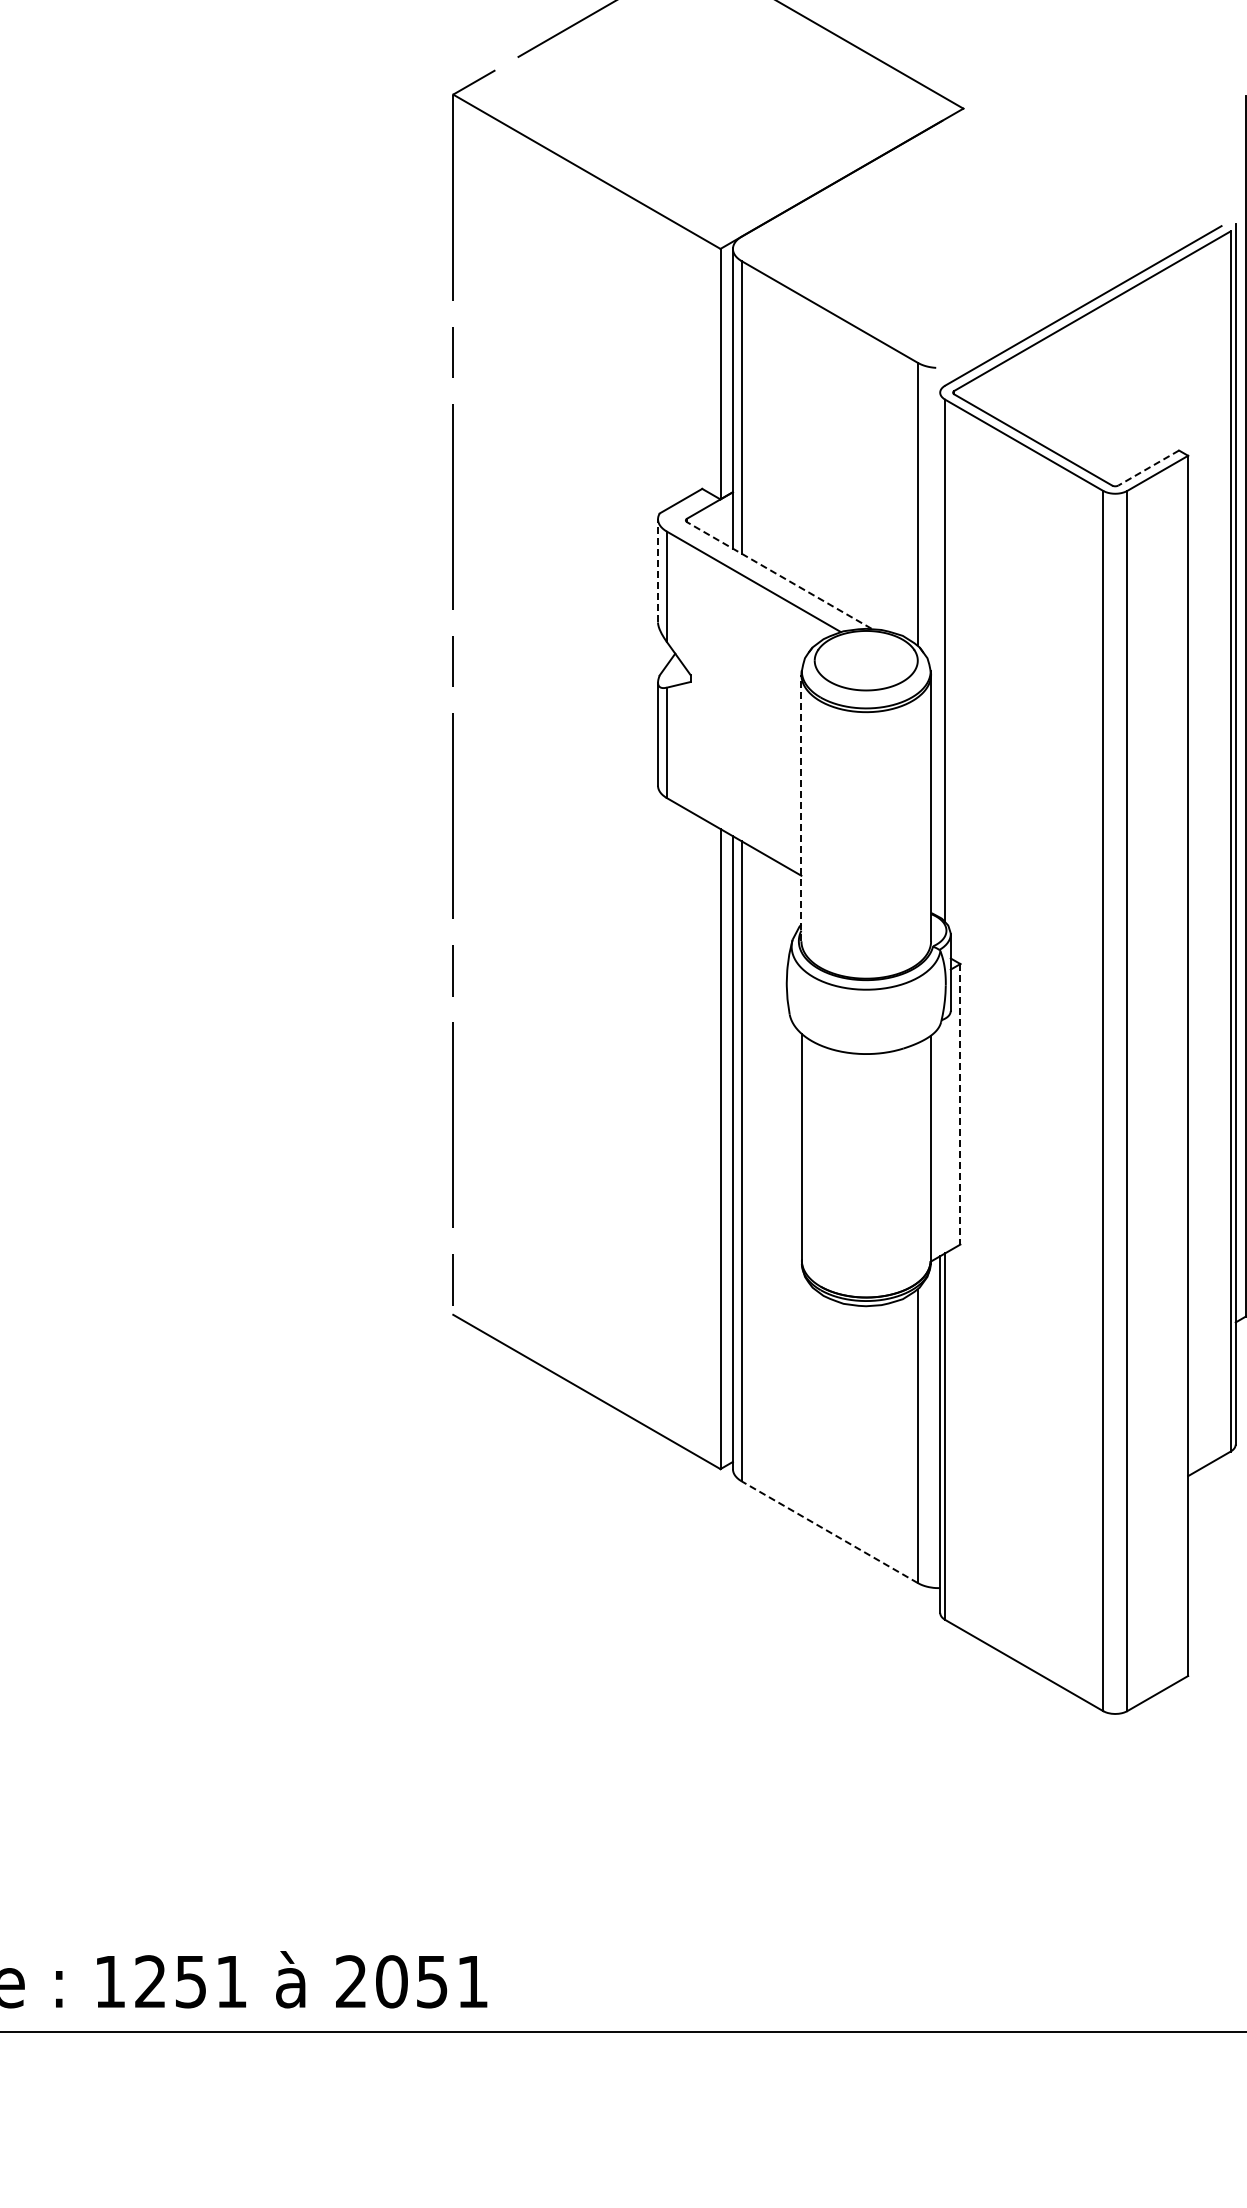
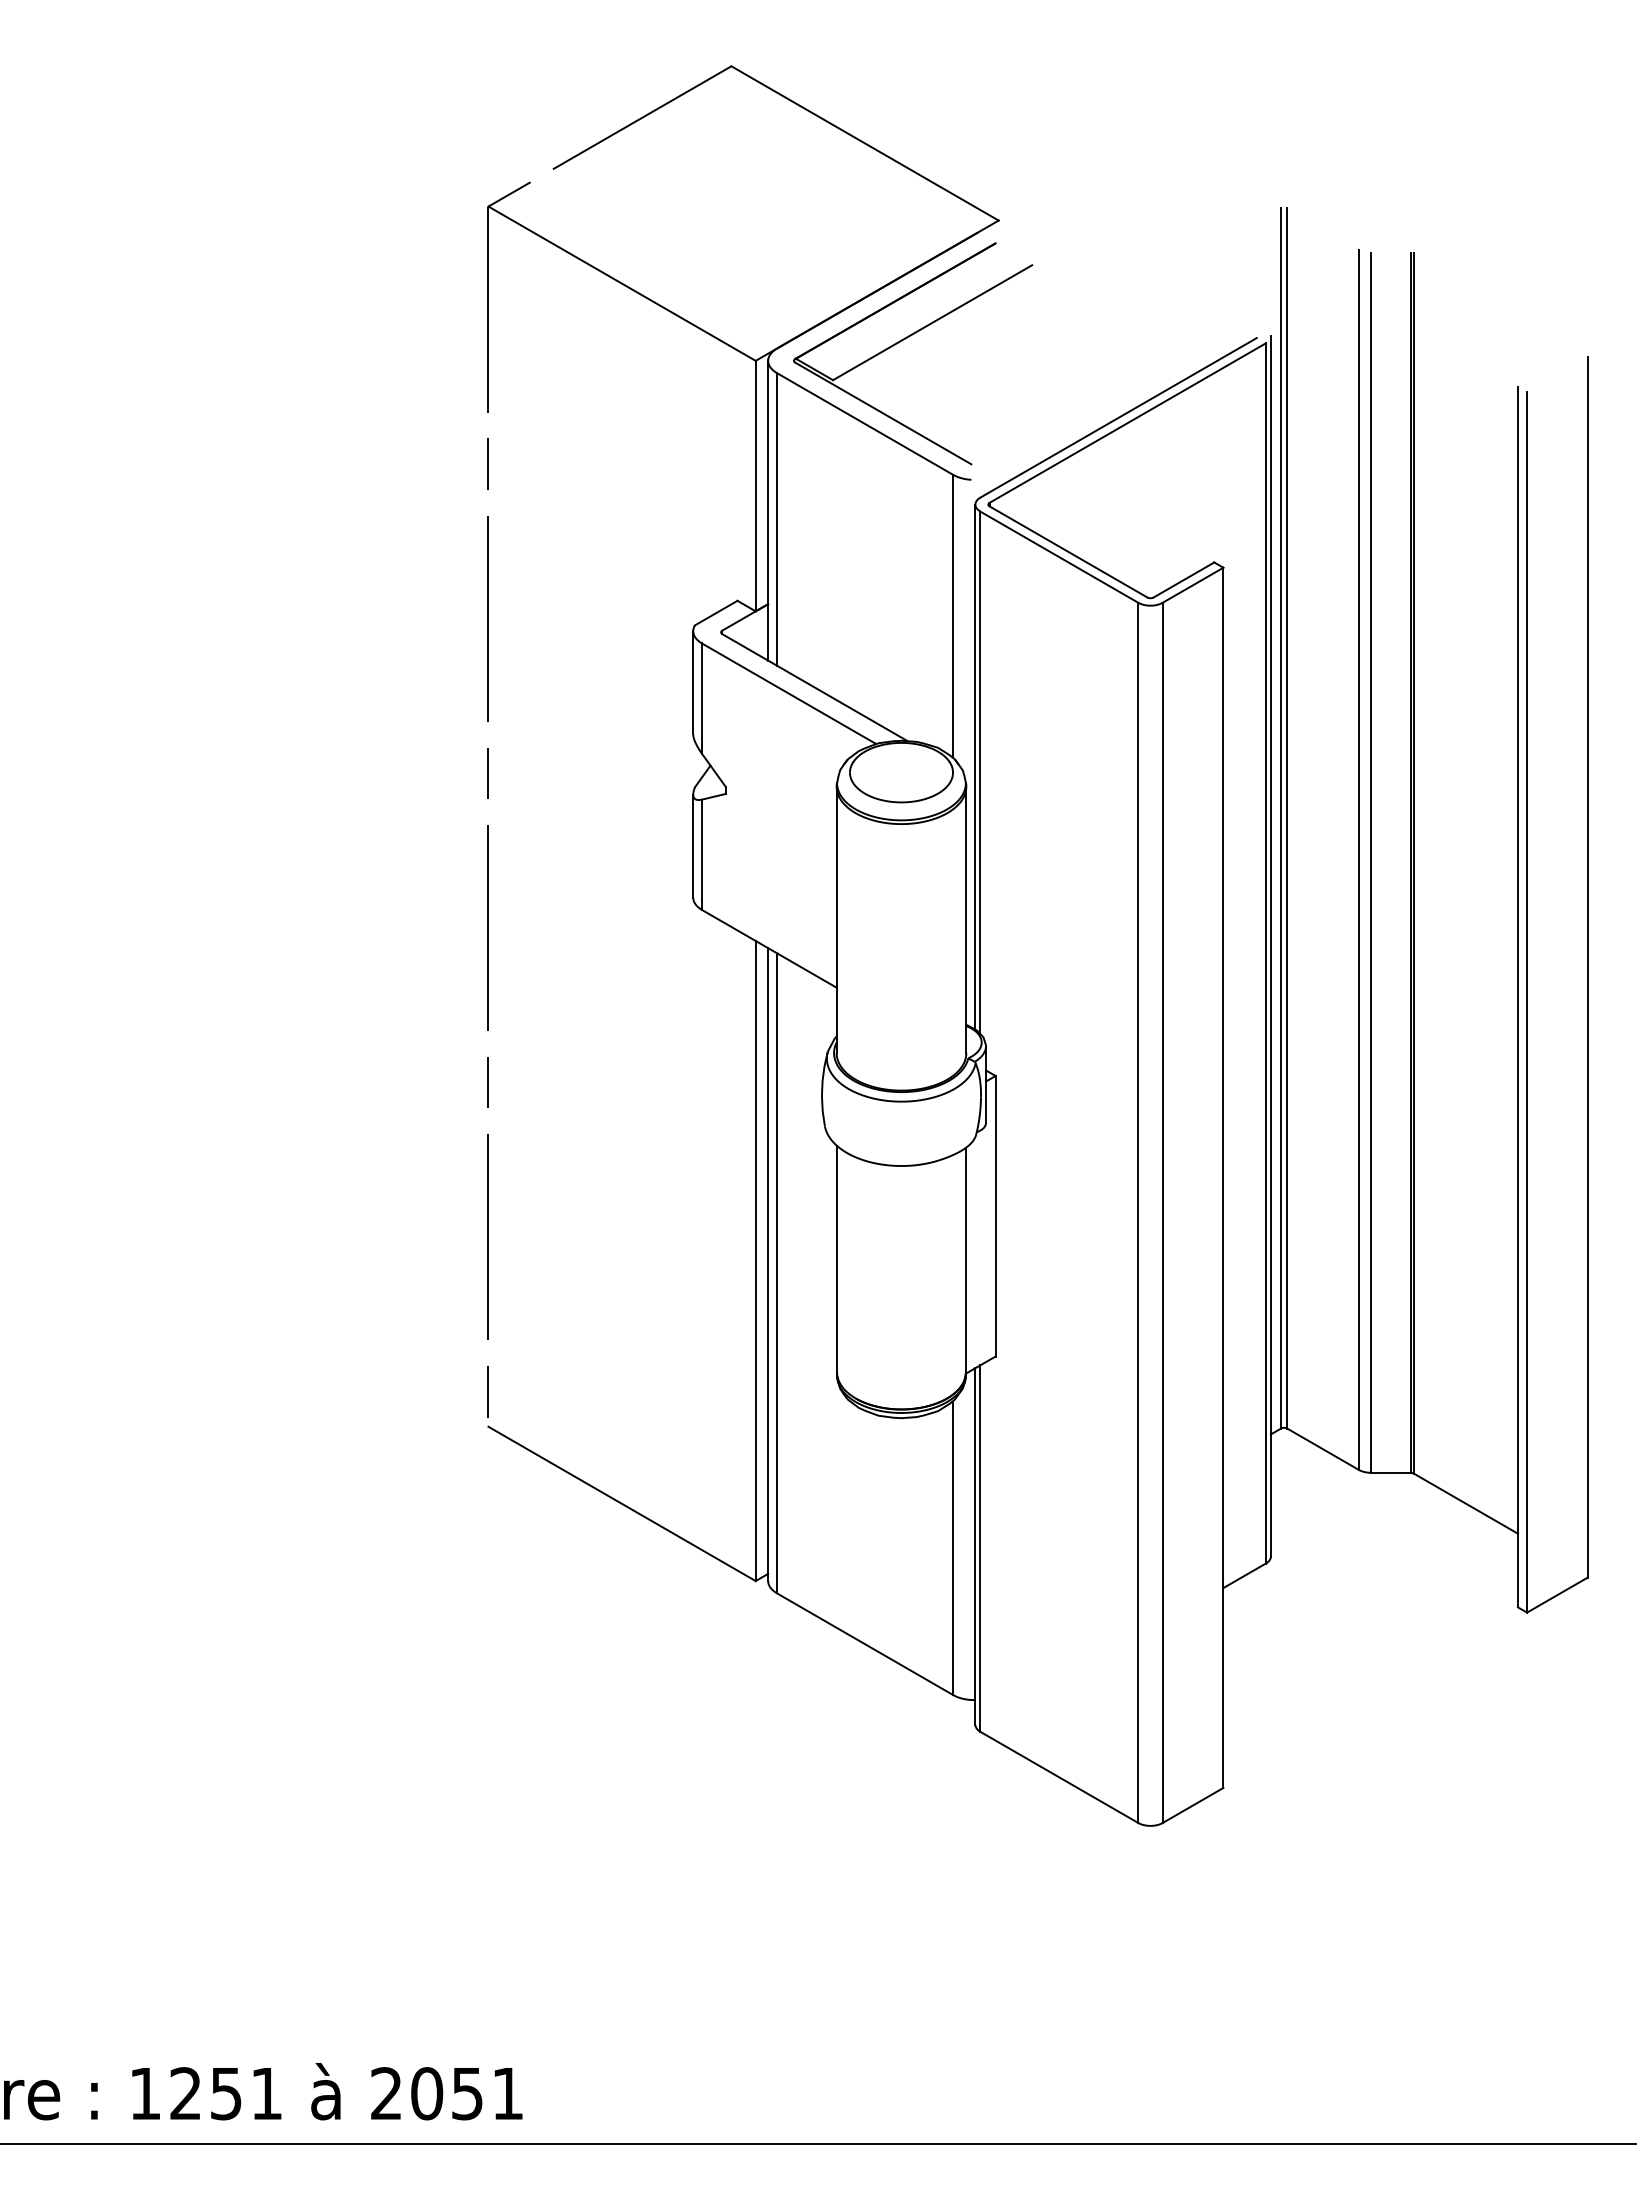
part: (870, 227) -> (905, 339), added
line: (1148, 468) -> (1183, 580), dashed -> solid
line: (658, 570) -> (693, 682), dashed -> solid
line: (779, 575) -> (814, 687), dashed -> solid
line: (940, 654) -> (975, 766), added
line: (801, 807) -> (836, 919), dashed -> solid
line: (960, 1104) -> (995, 1216), dashed -> solid
line: (830, 1532) -> (865, 1644), dashed -> solid

